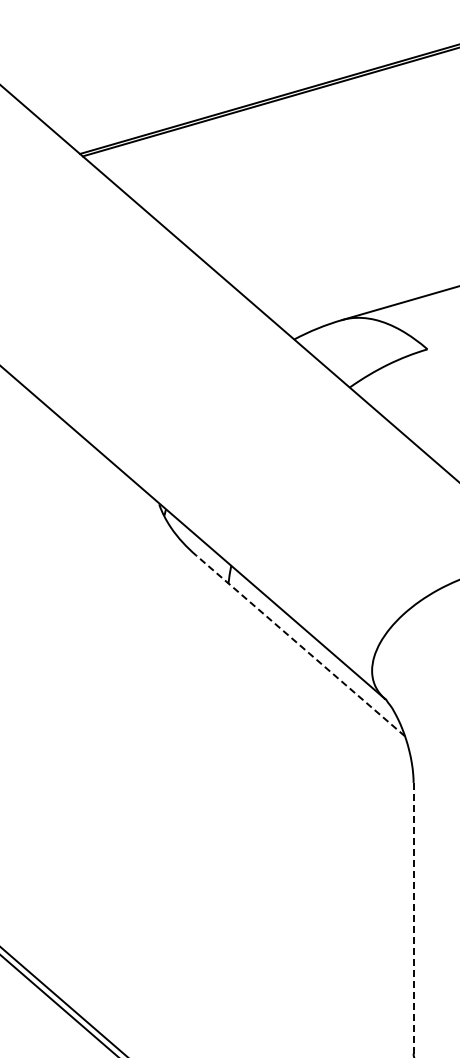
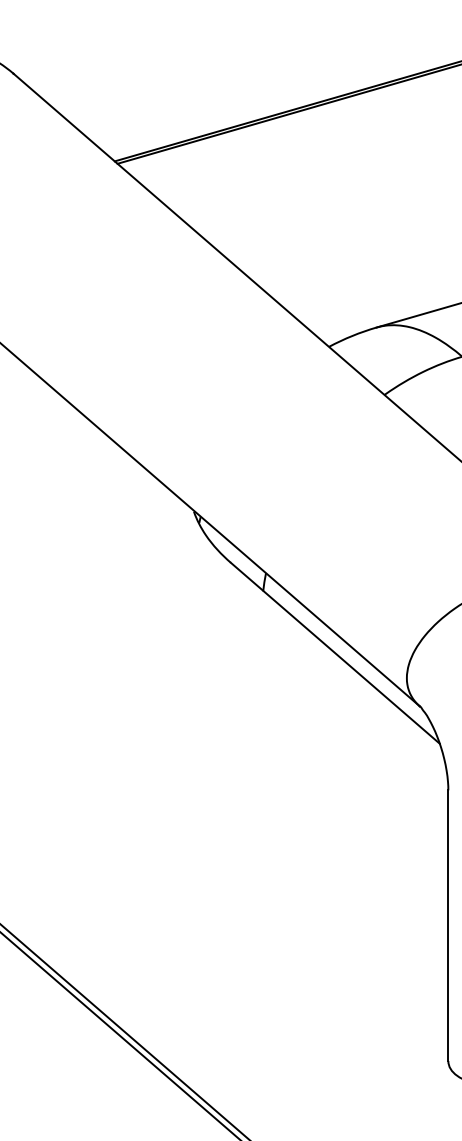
line: (299, 645) -> (334, 652), dashed -> solid
line: (413, 919) -> (448, 926), dashed -> solid

